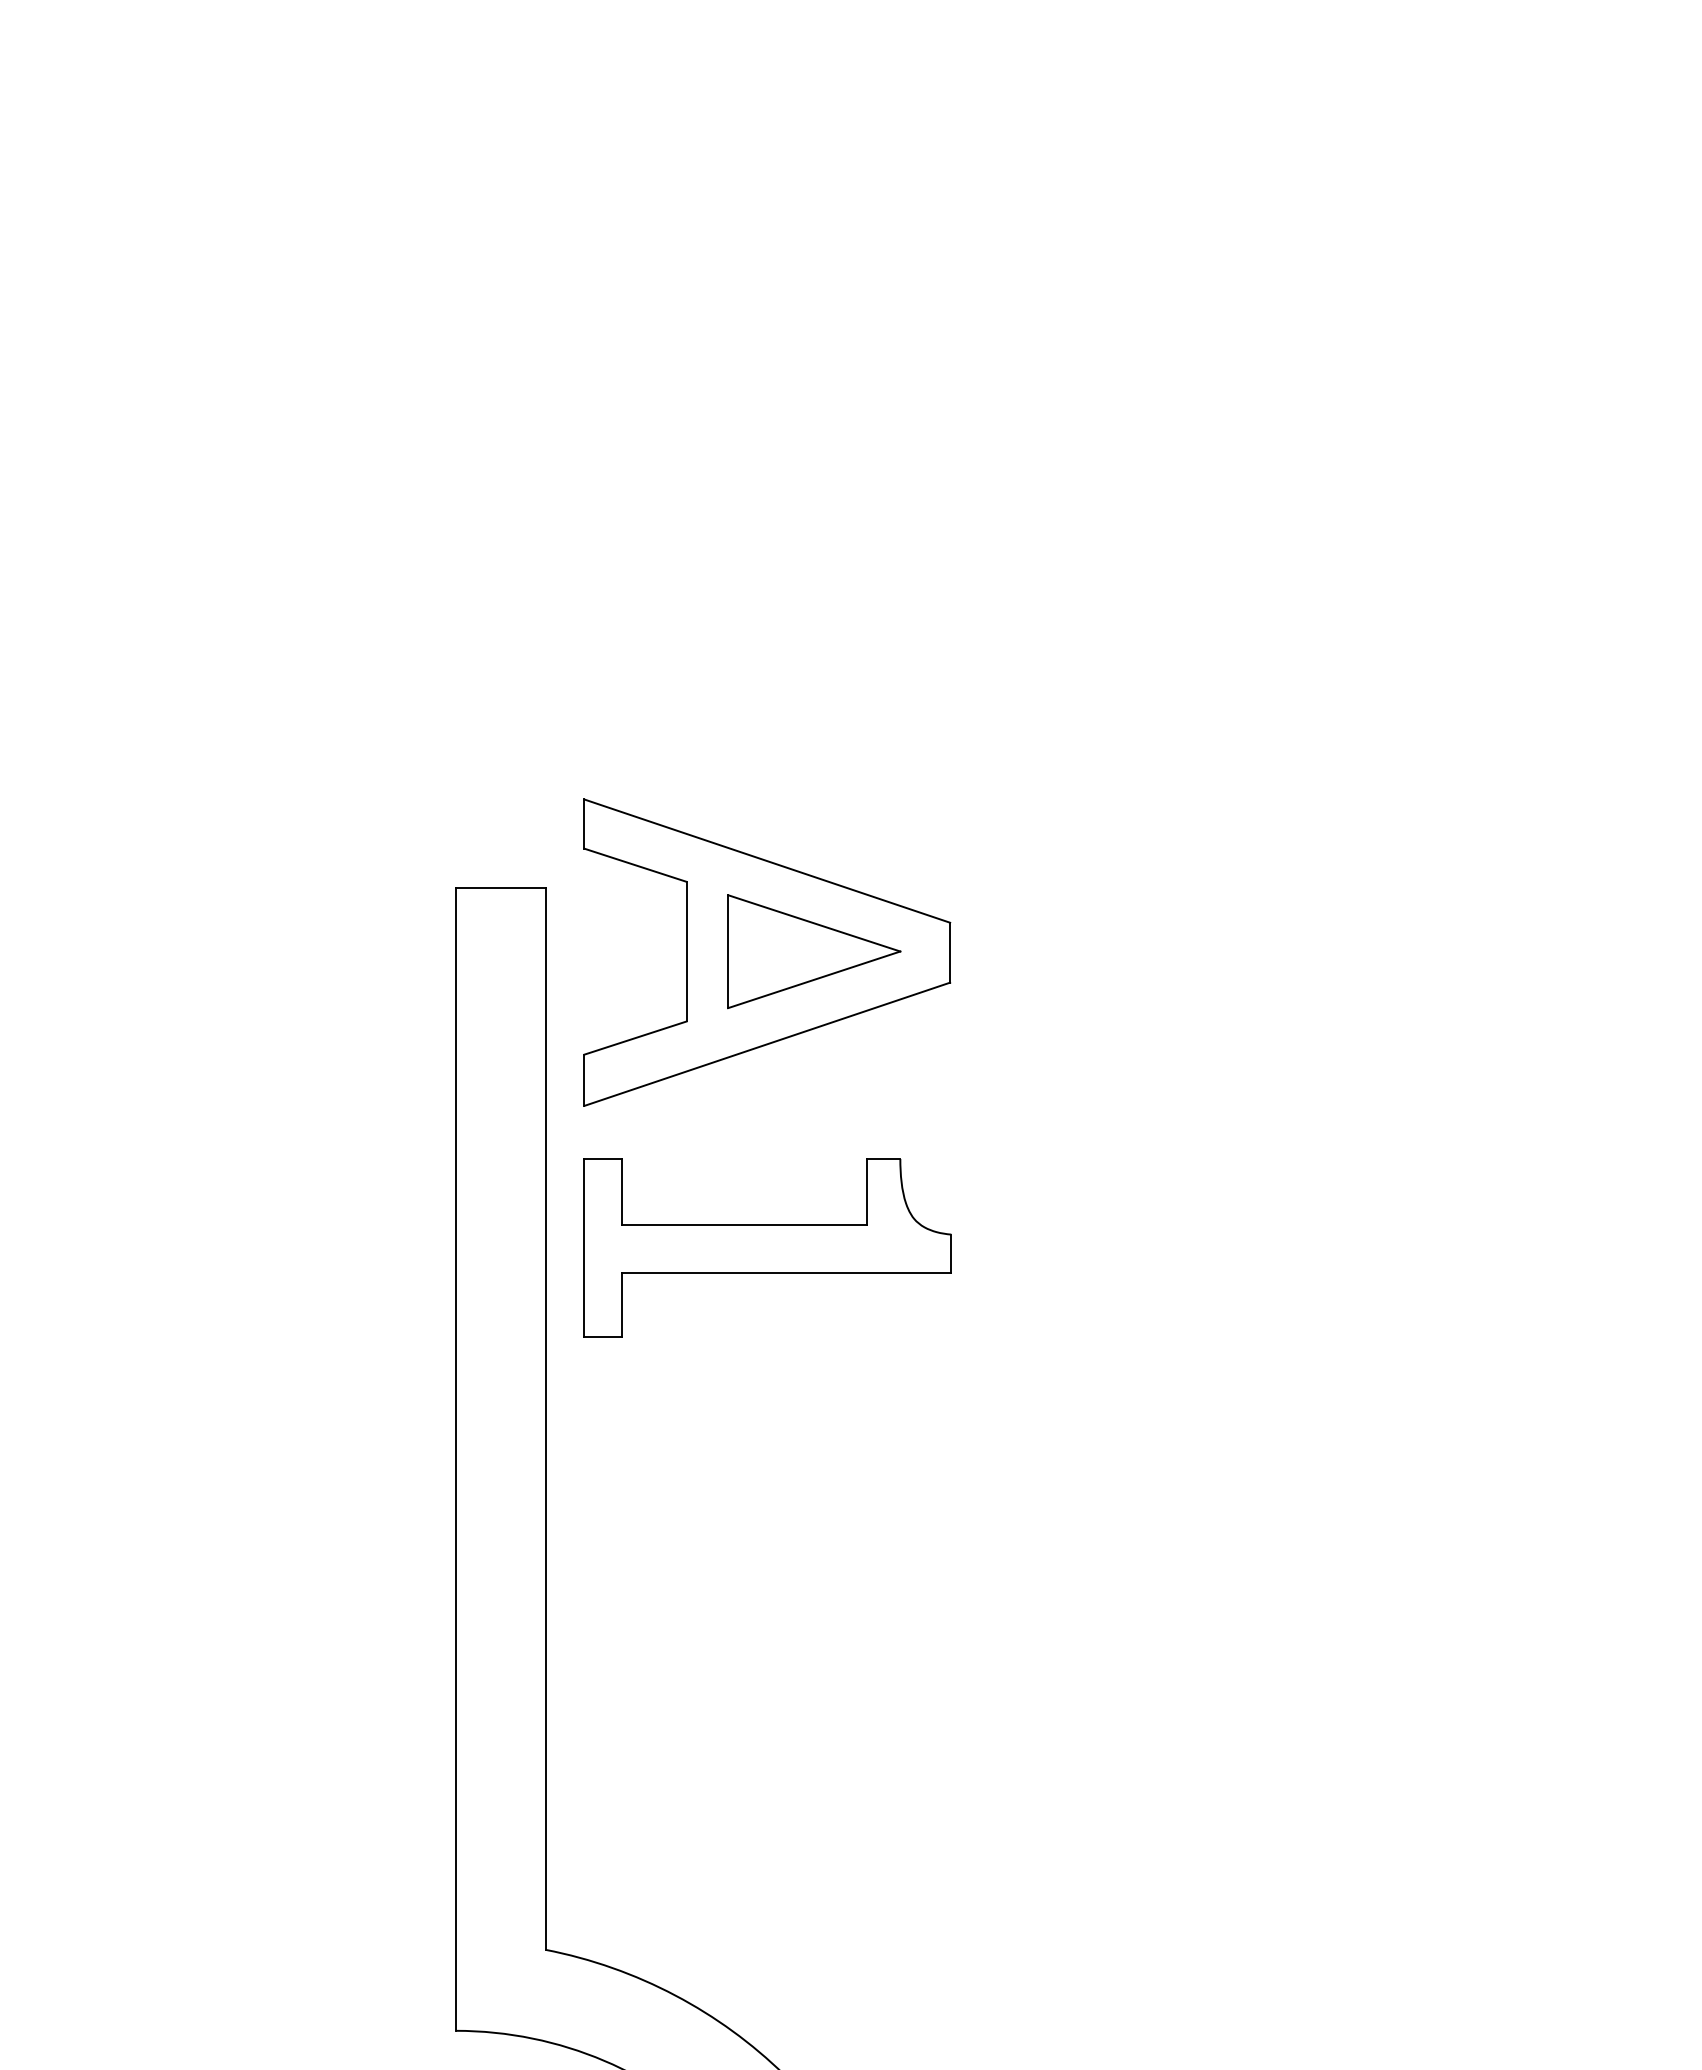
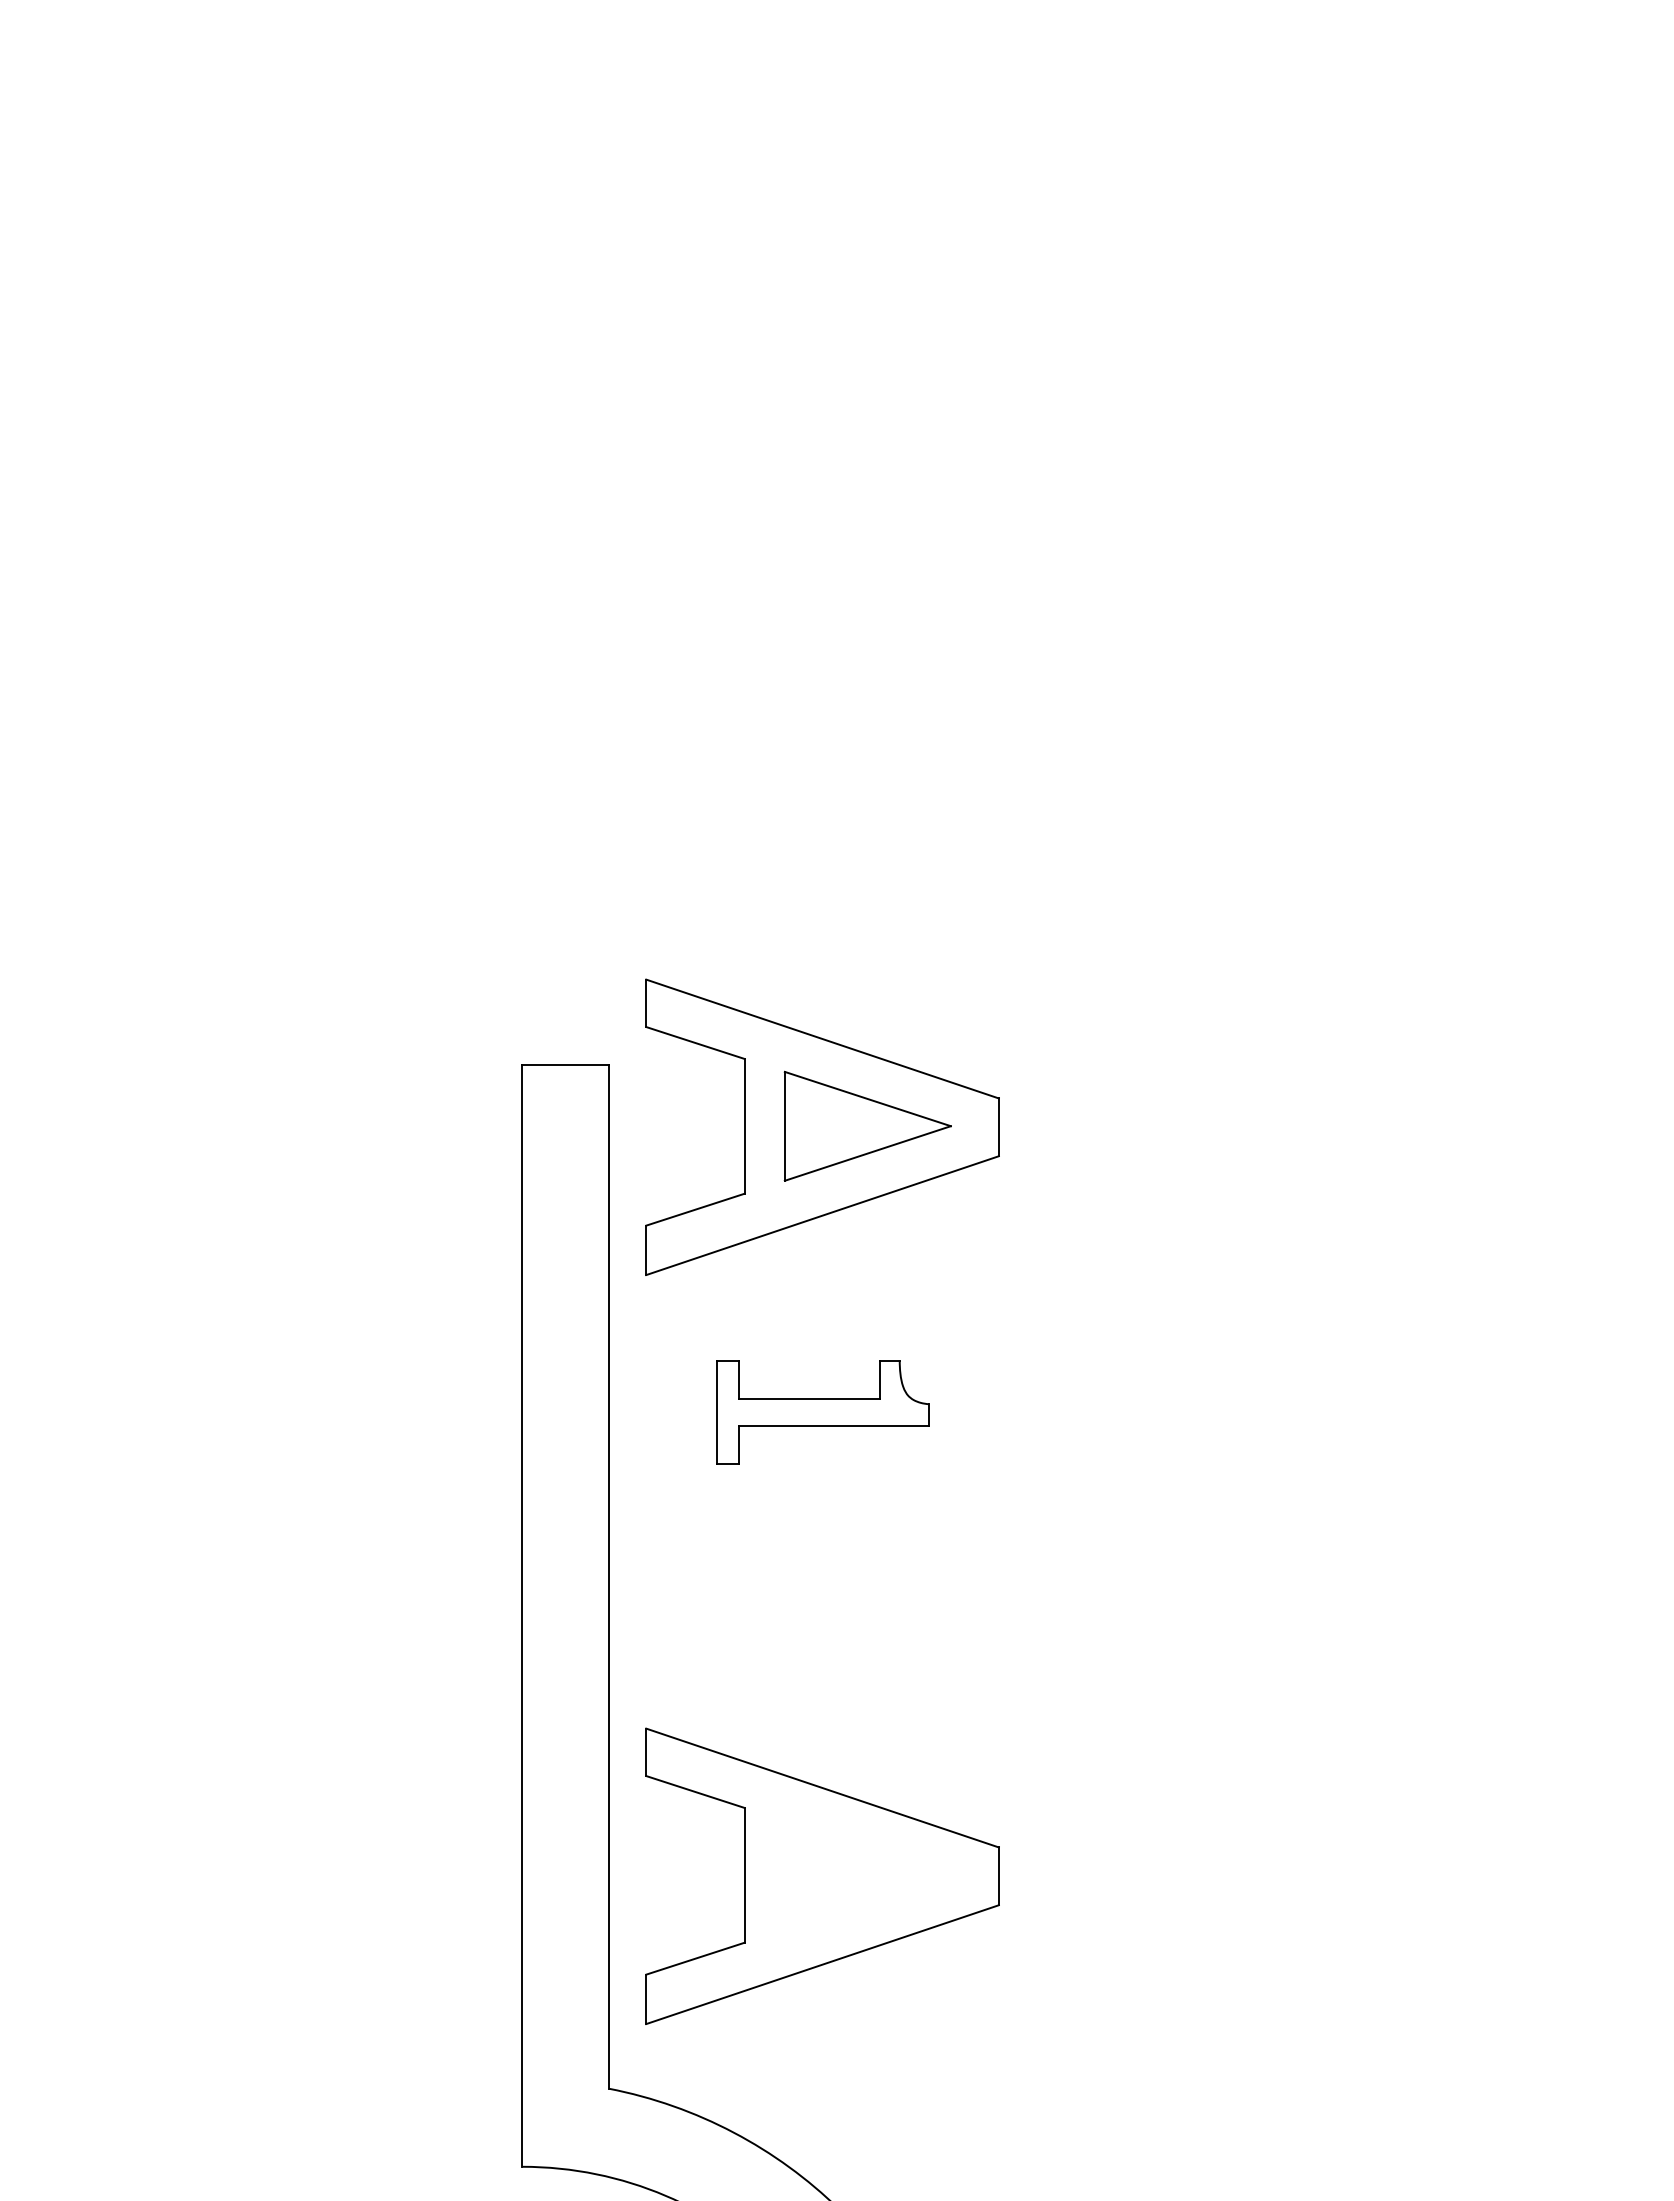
part: (767, 1247) -> (822, 1411), size x0.6
part: (767, 1728) -> (822, 1875), added

